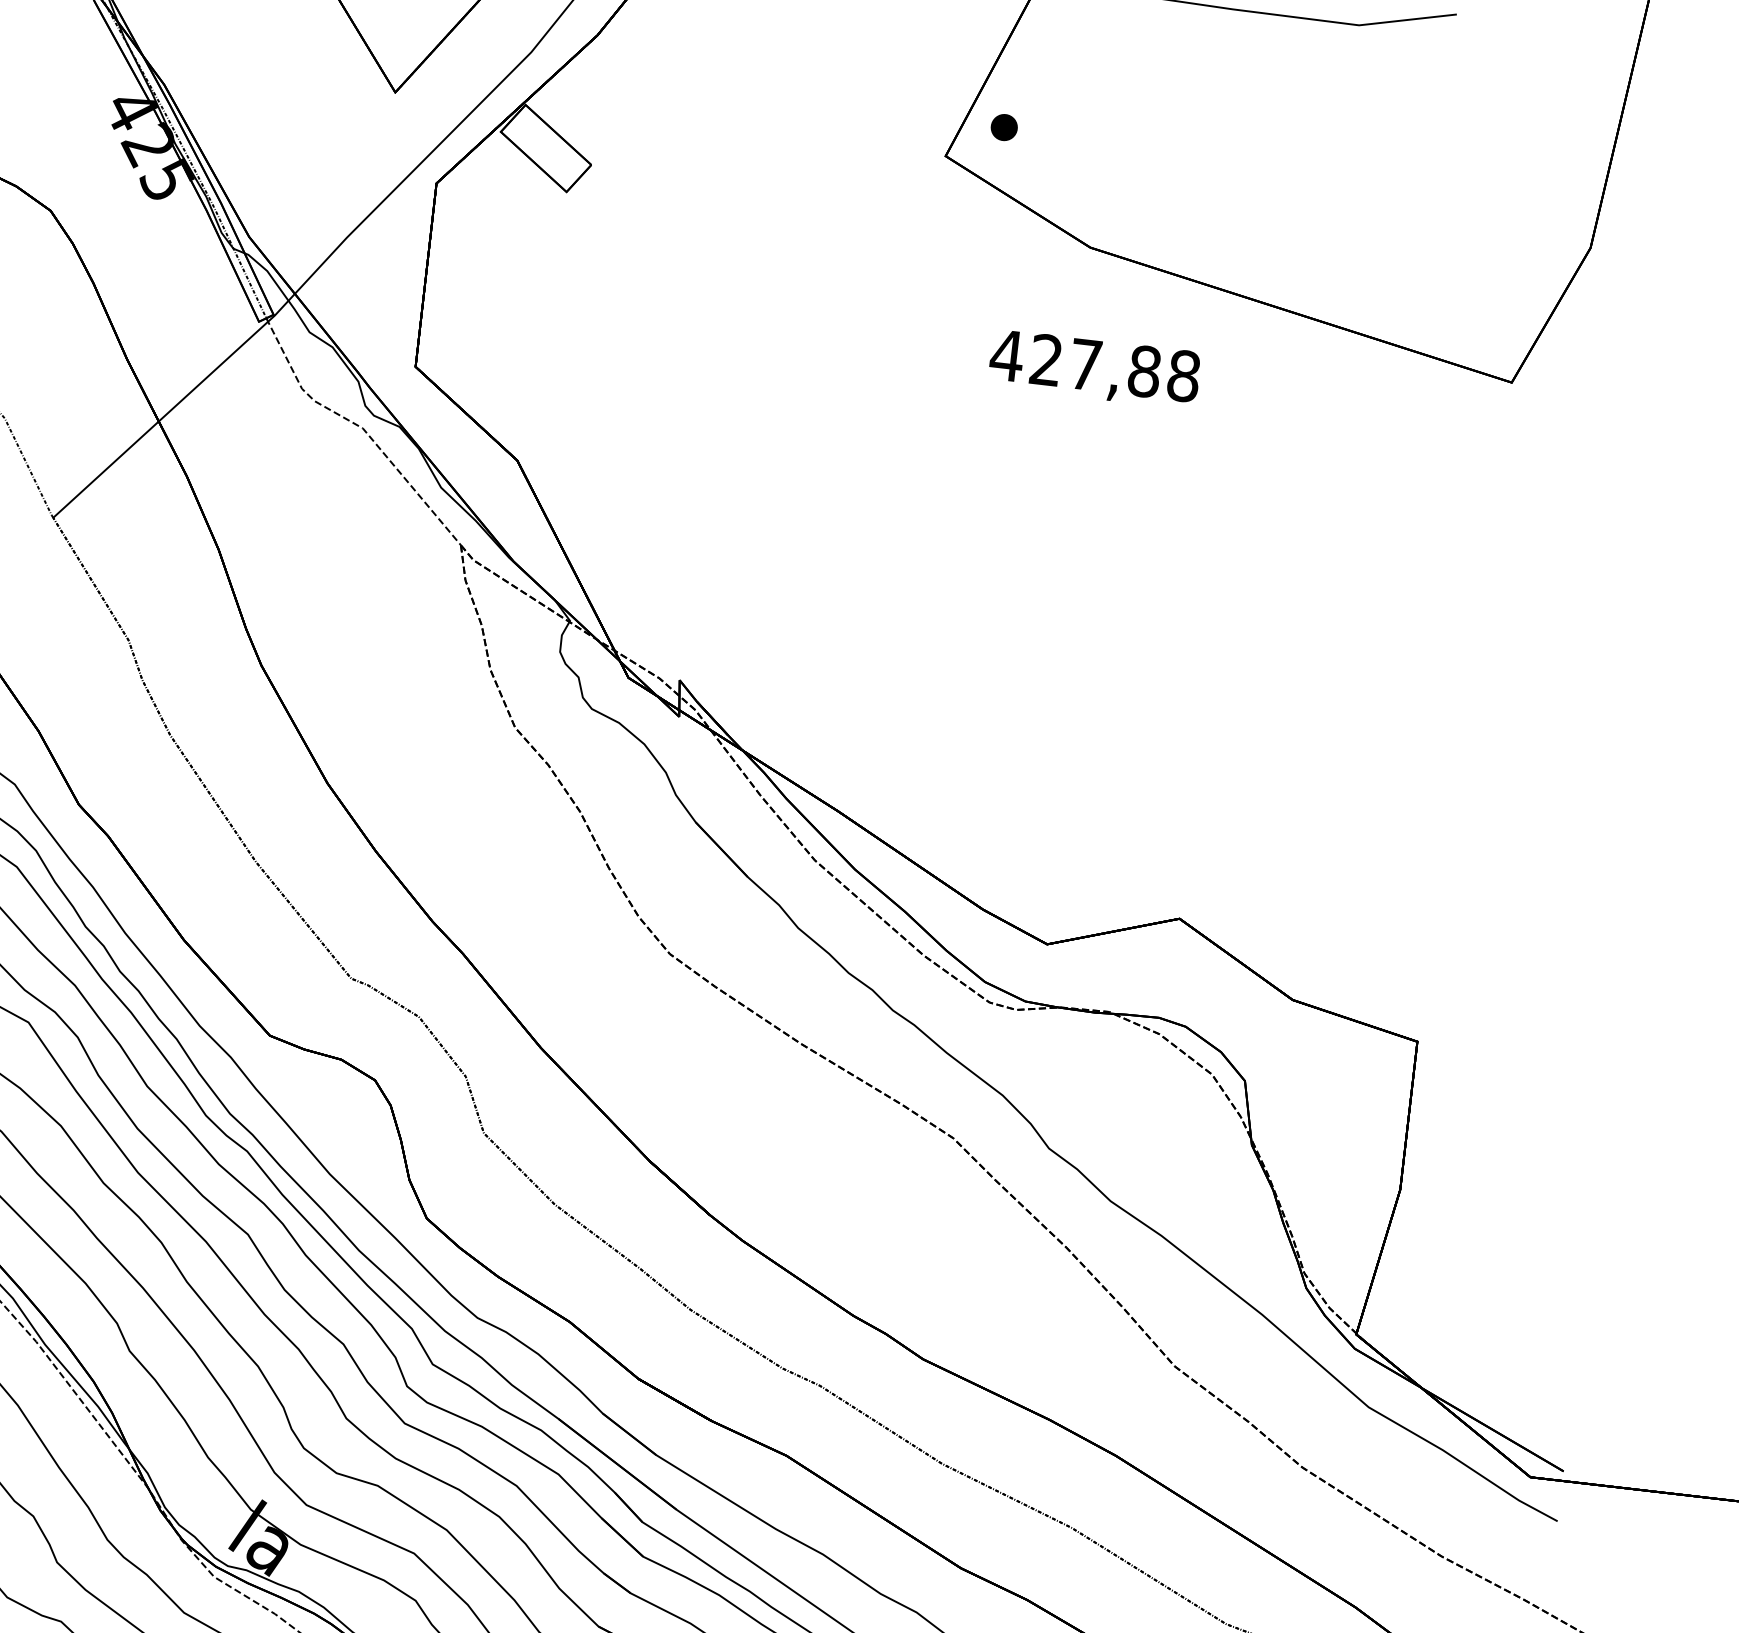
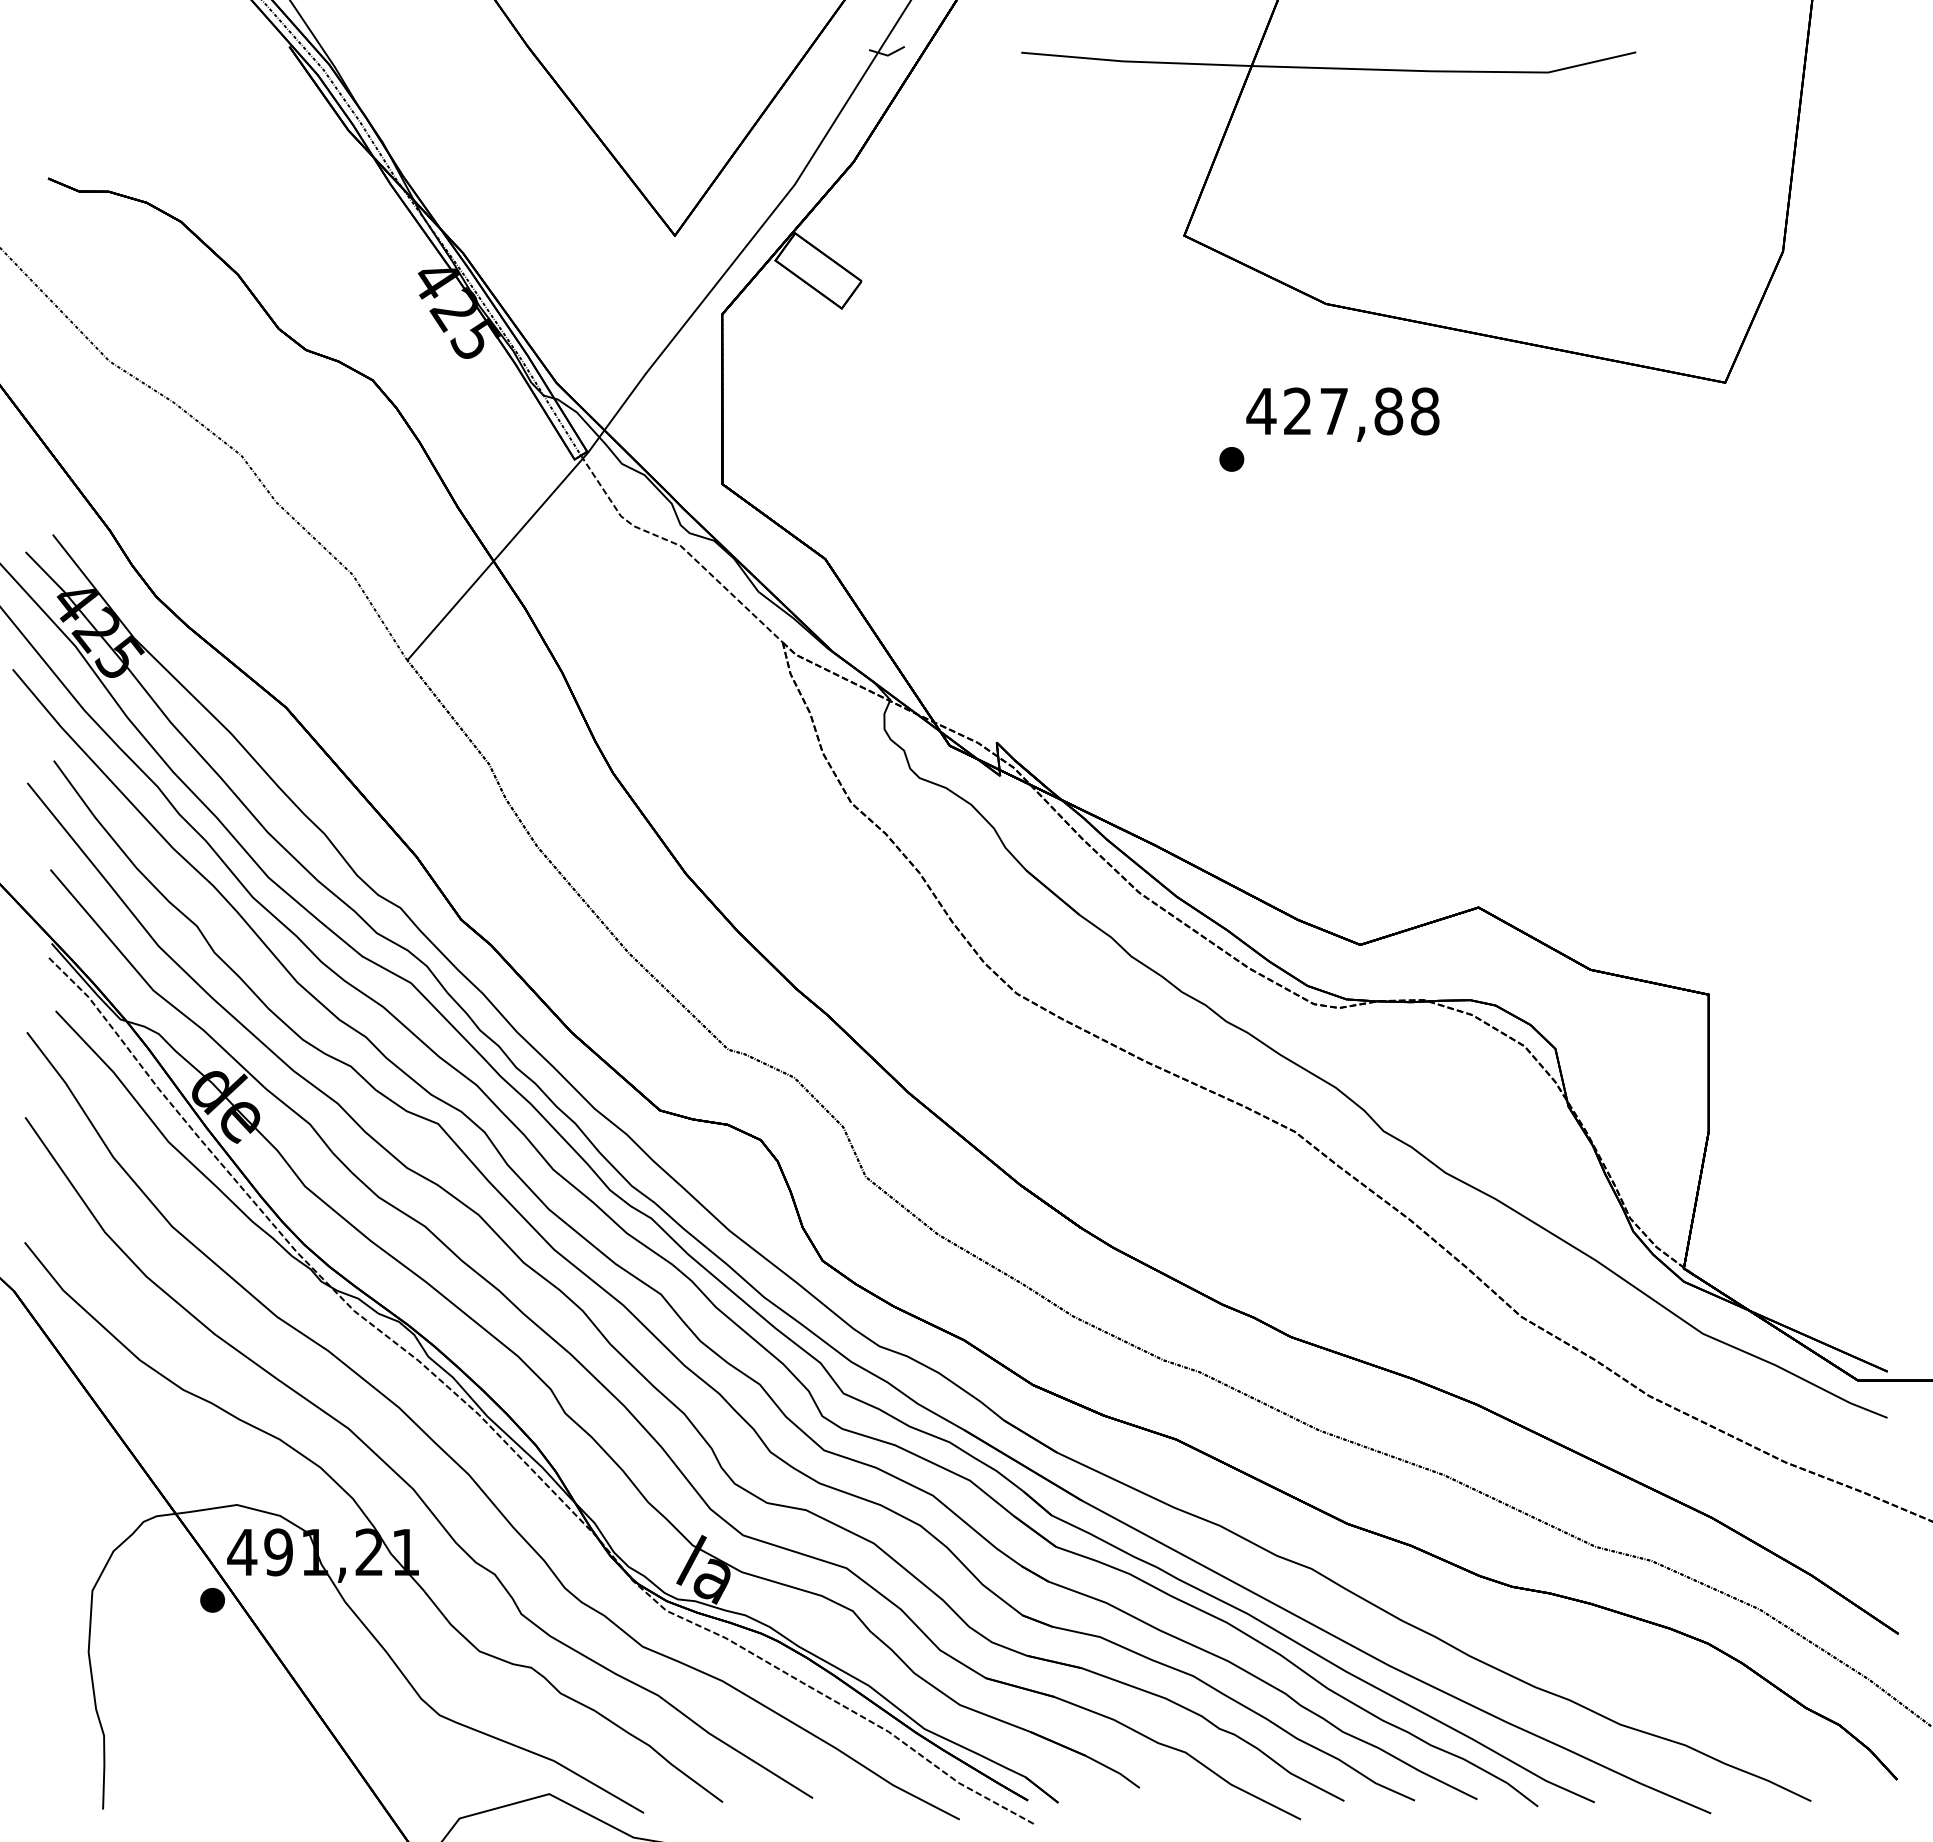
part: (1003, 127) -> (1231, 459), moved

